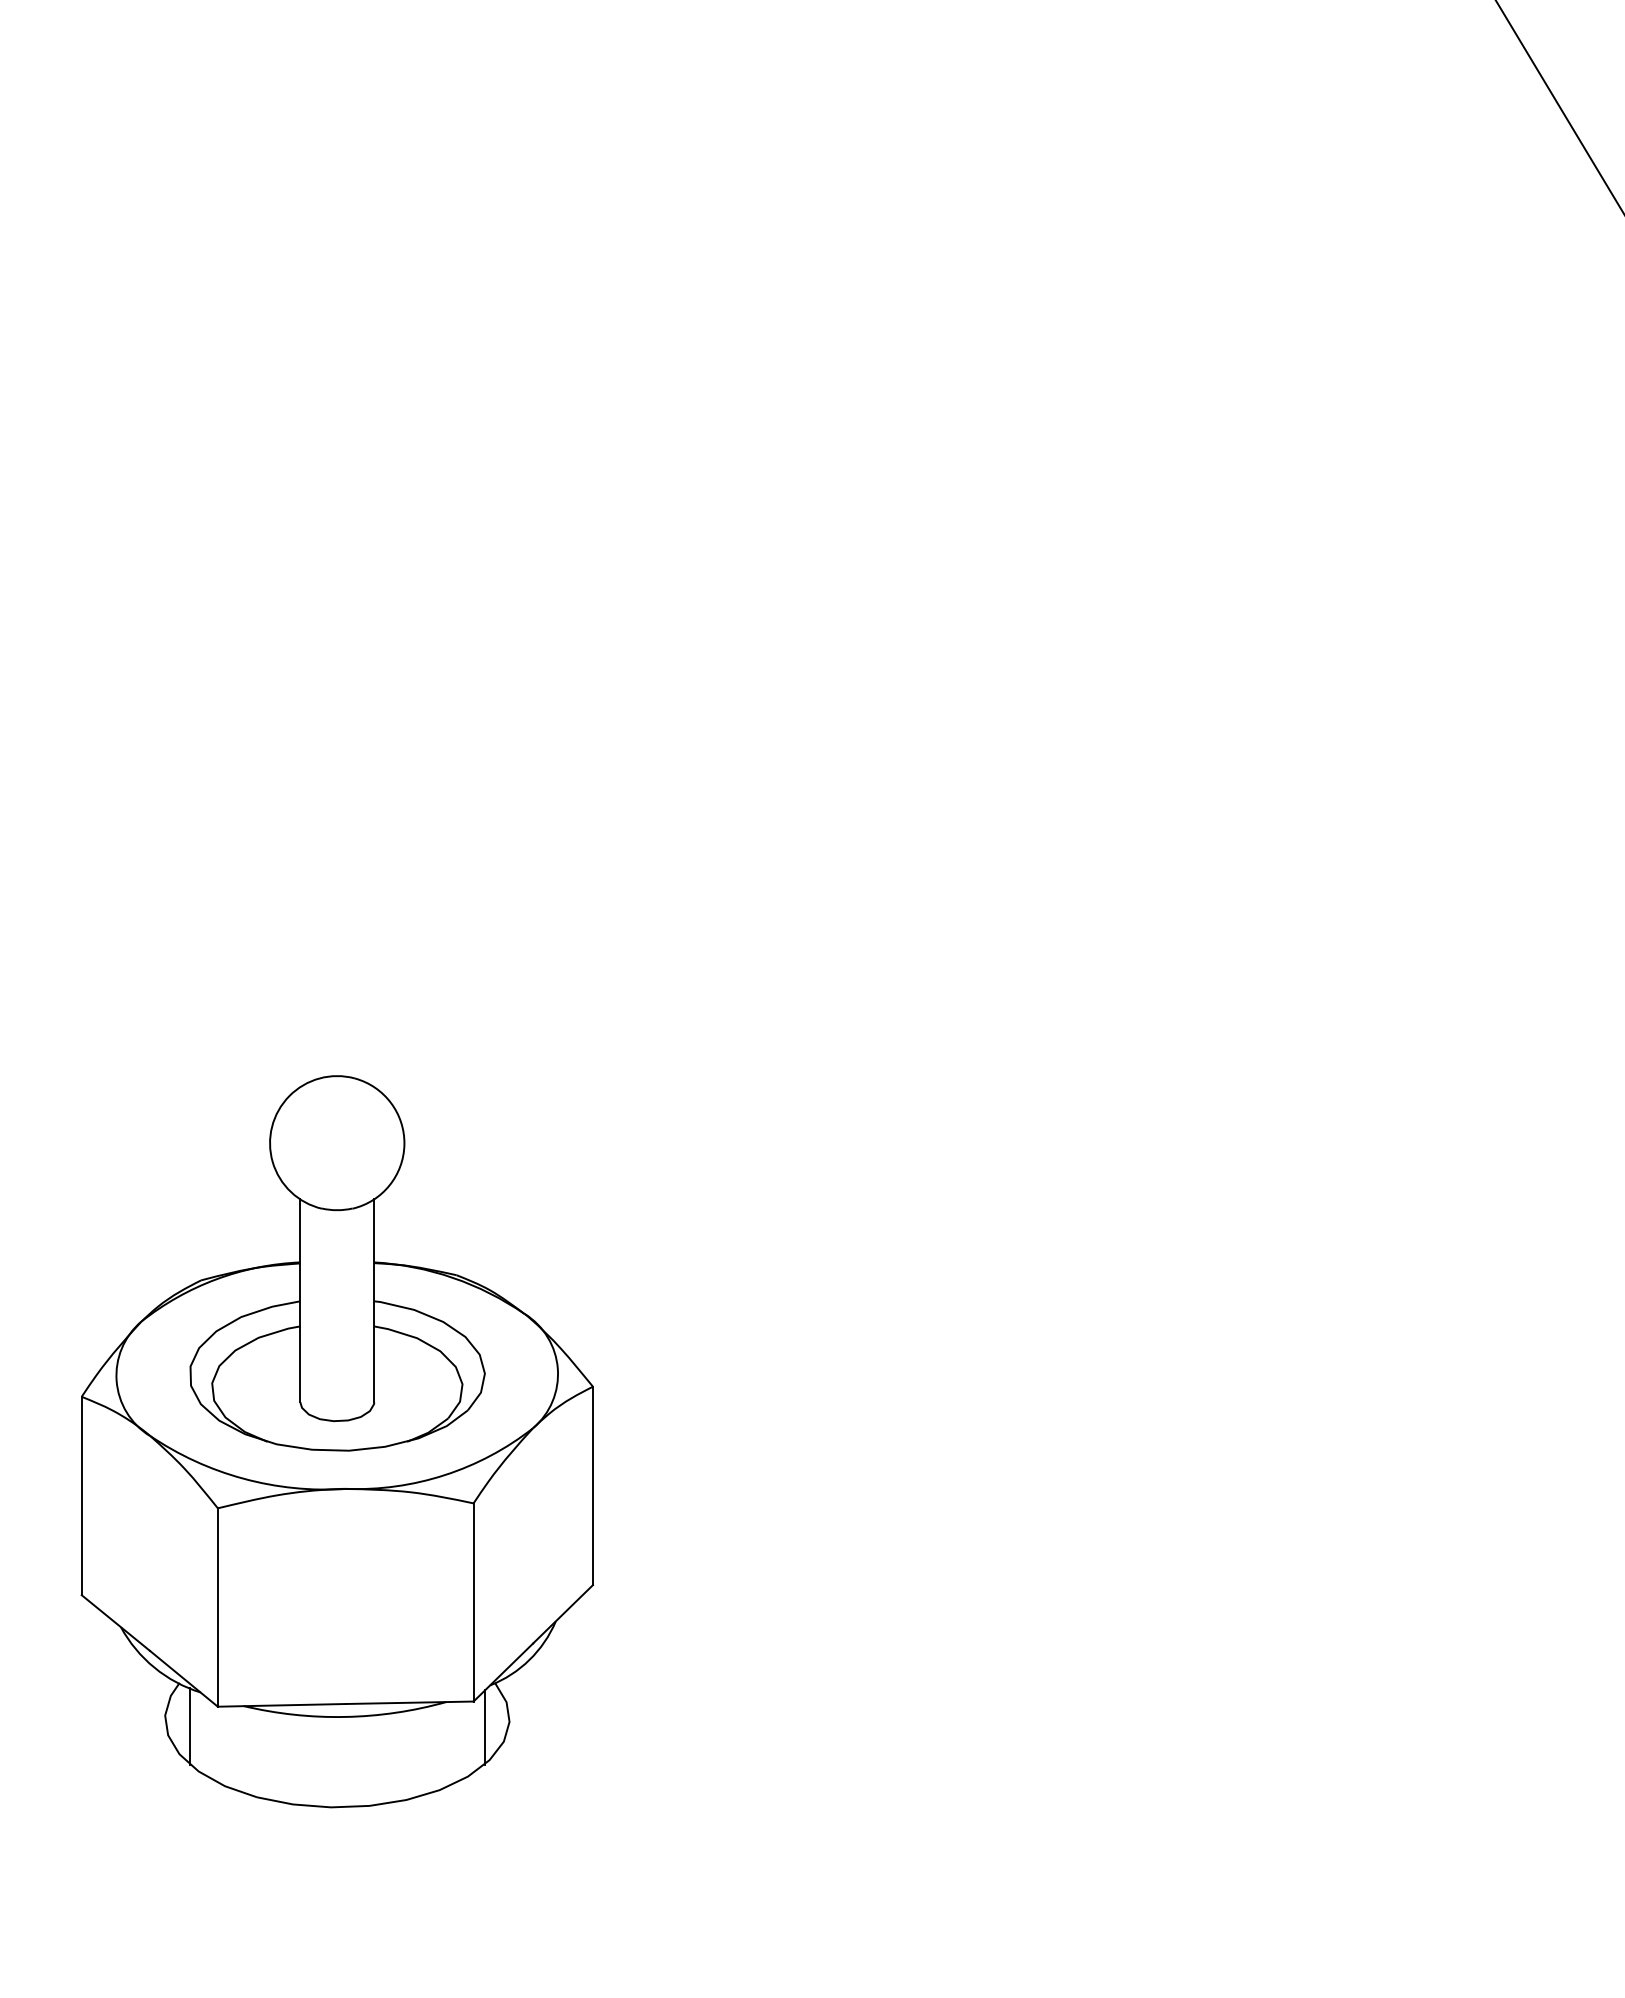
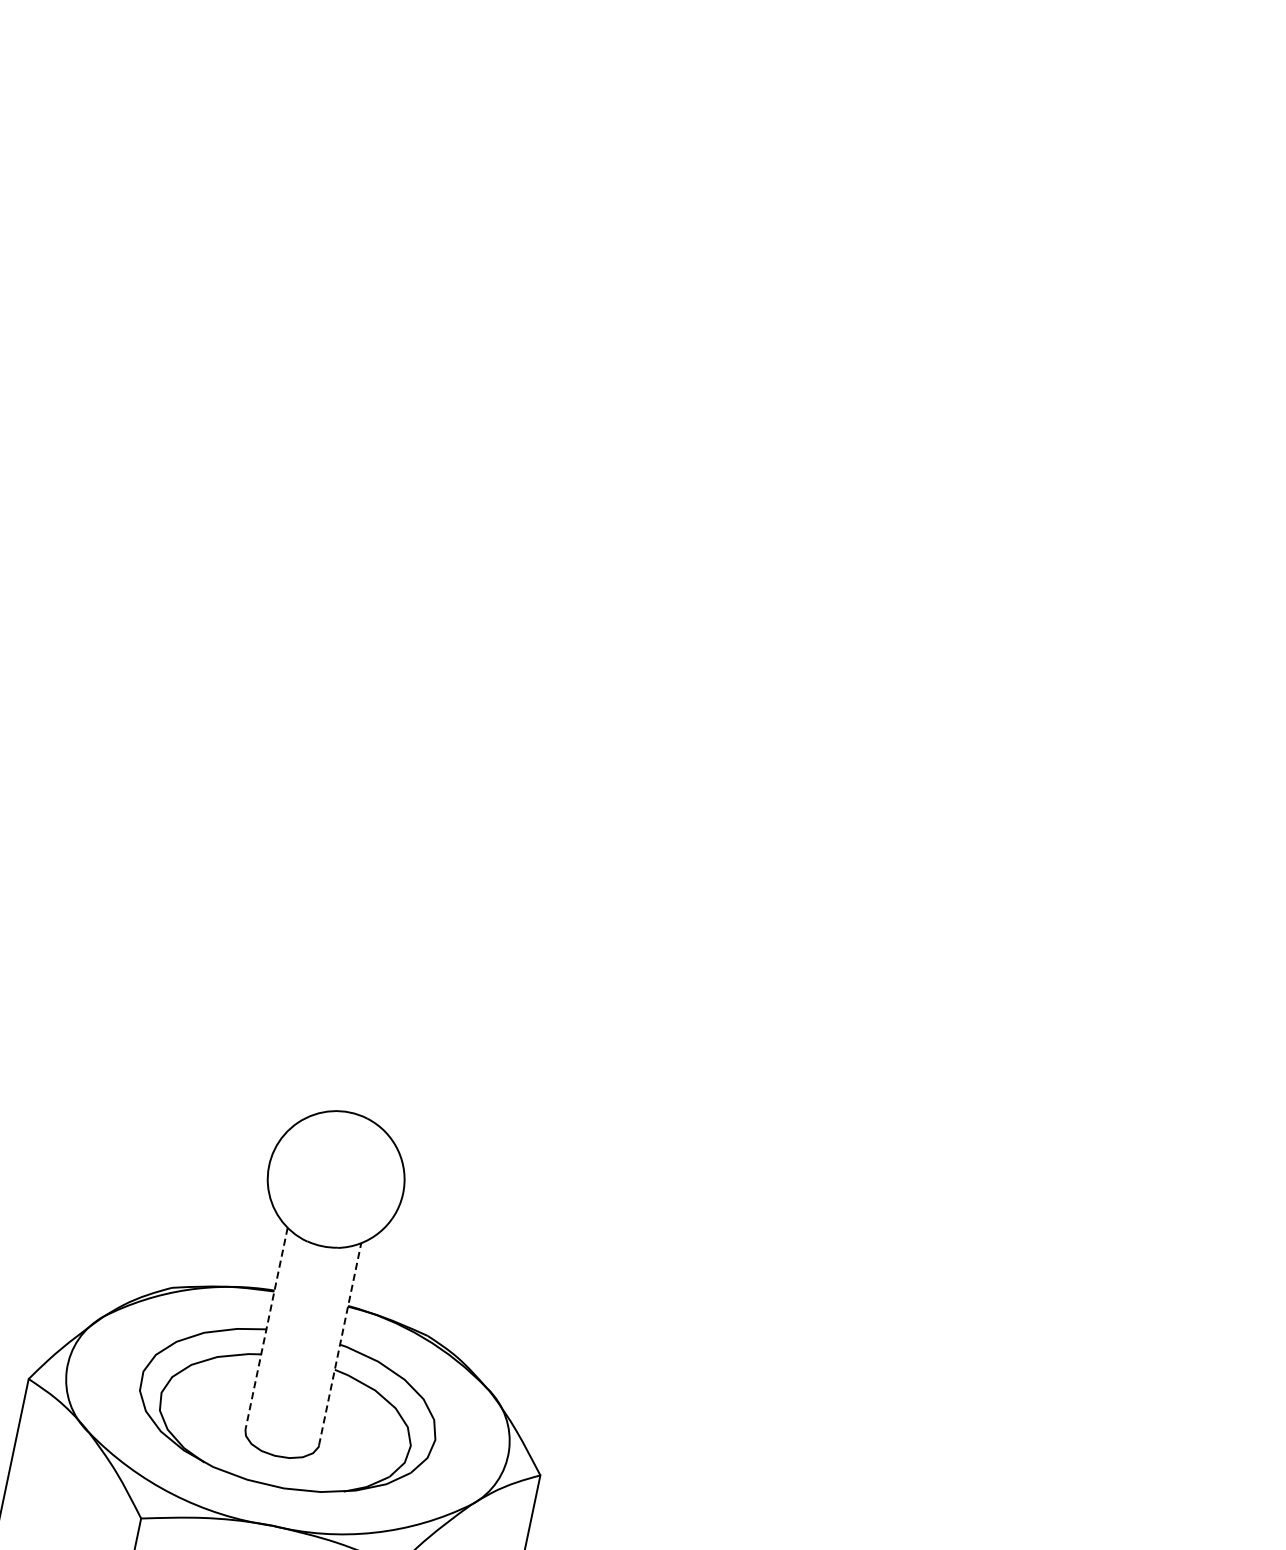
line: (374, 1300) -> (340, 1343), solid -> dashed
line: (300, 1301) -> (266, 1329), solid -> dashed

